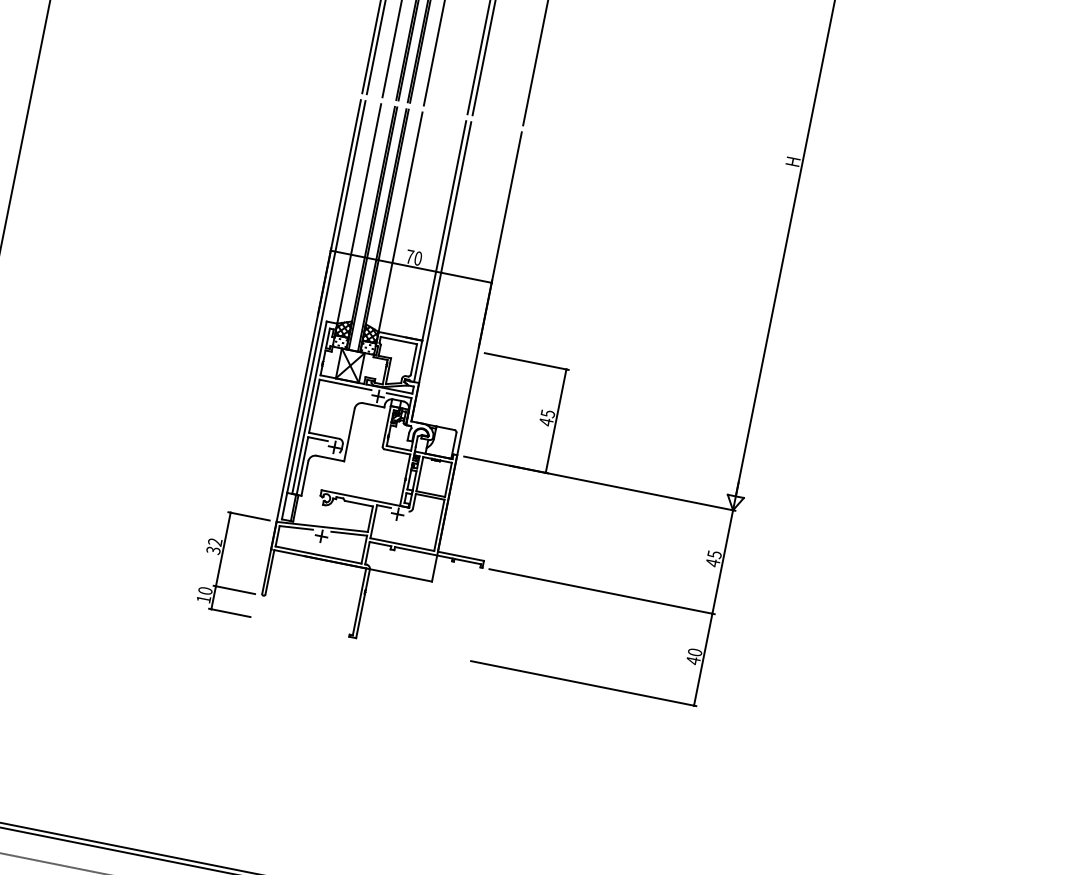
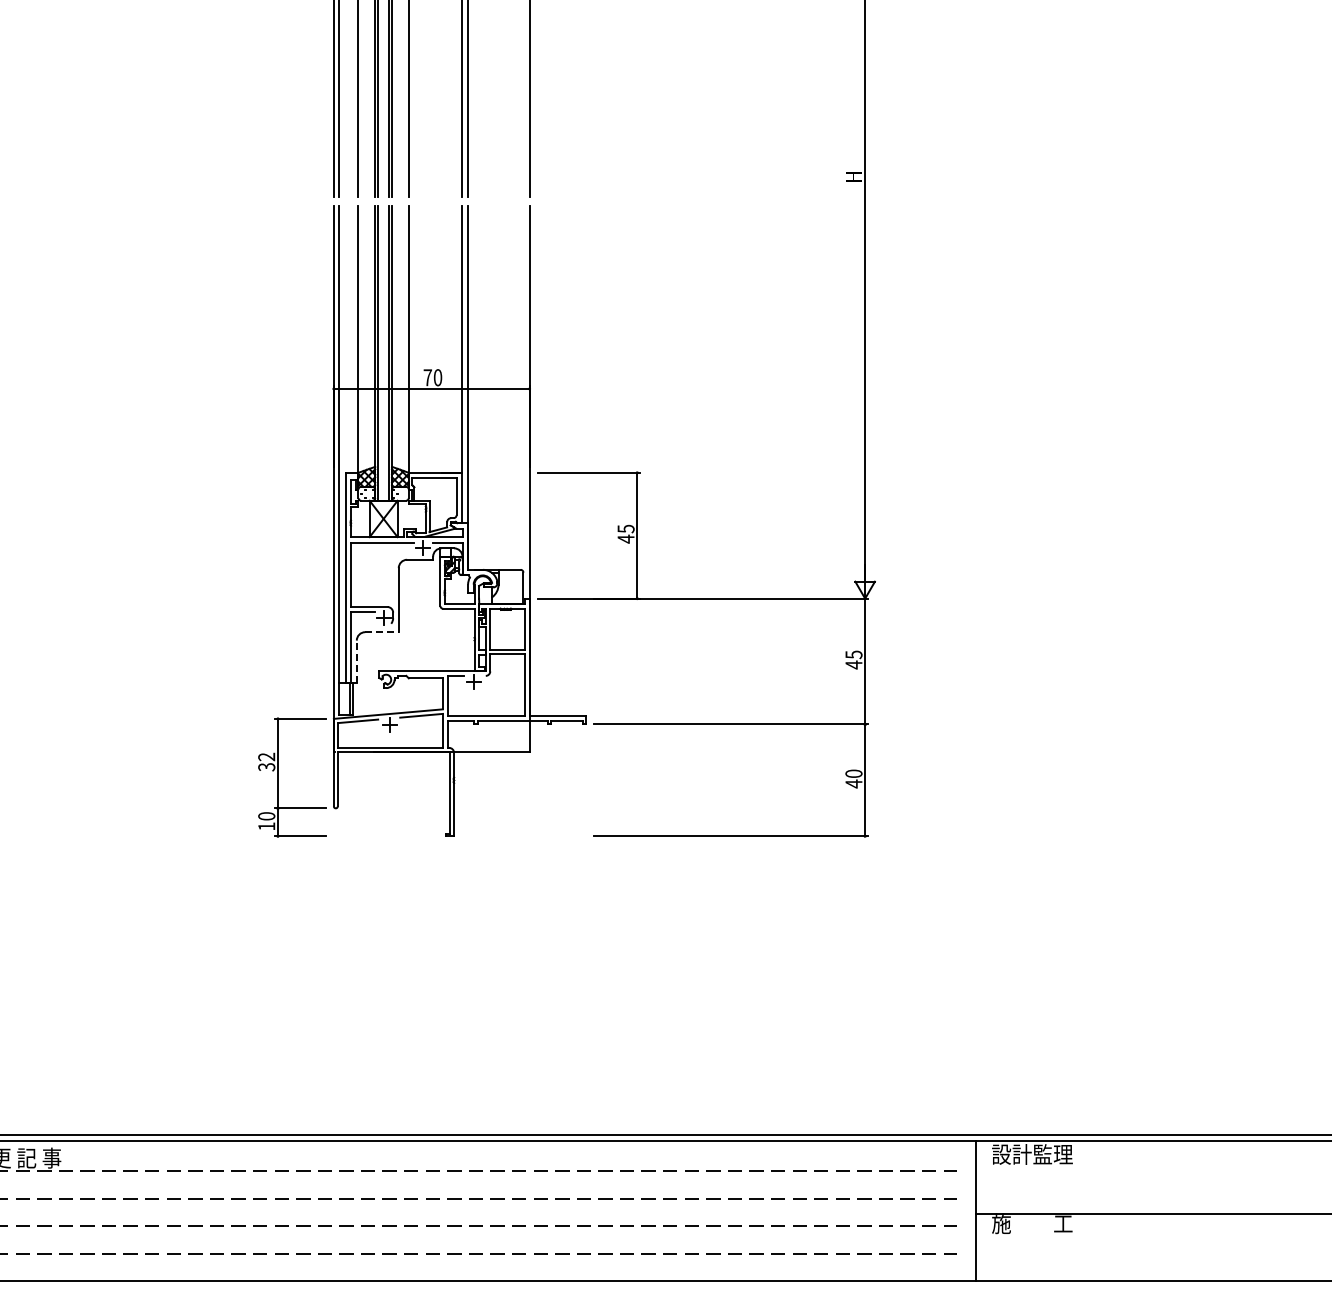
line: (329, 458) -> (381, 632), solid -> dashed
line: (304, 478) -> (356, 661), solid -> dashed

